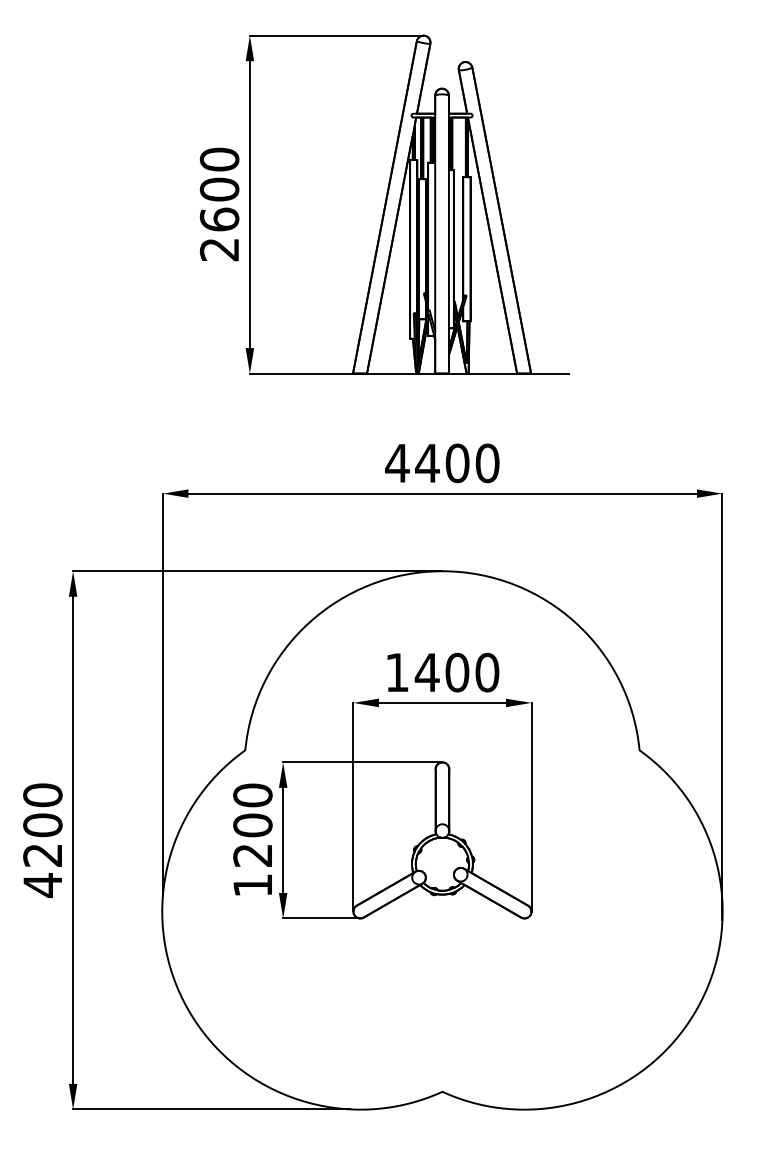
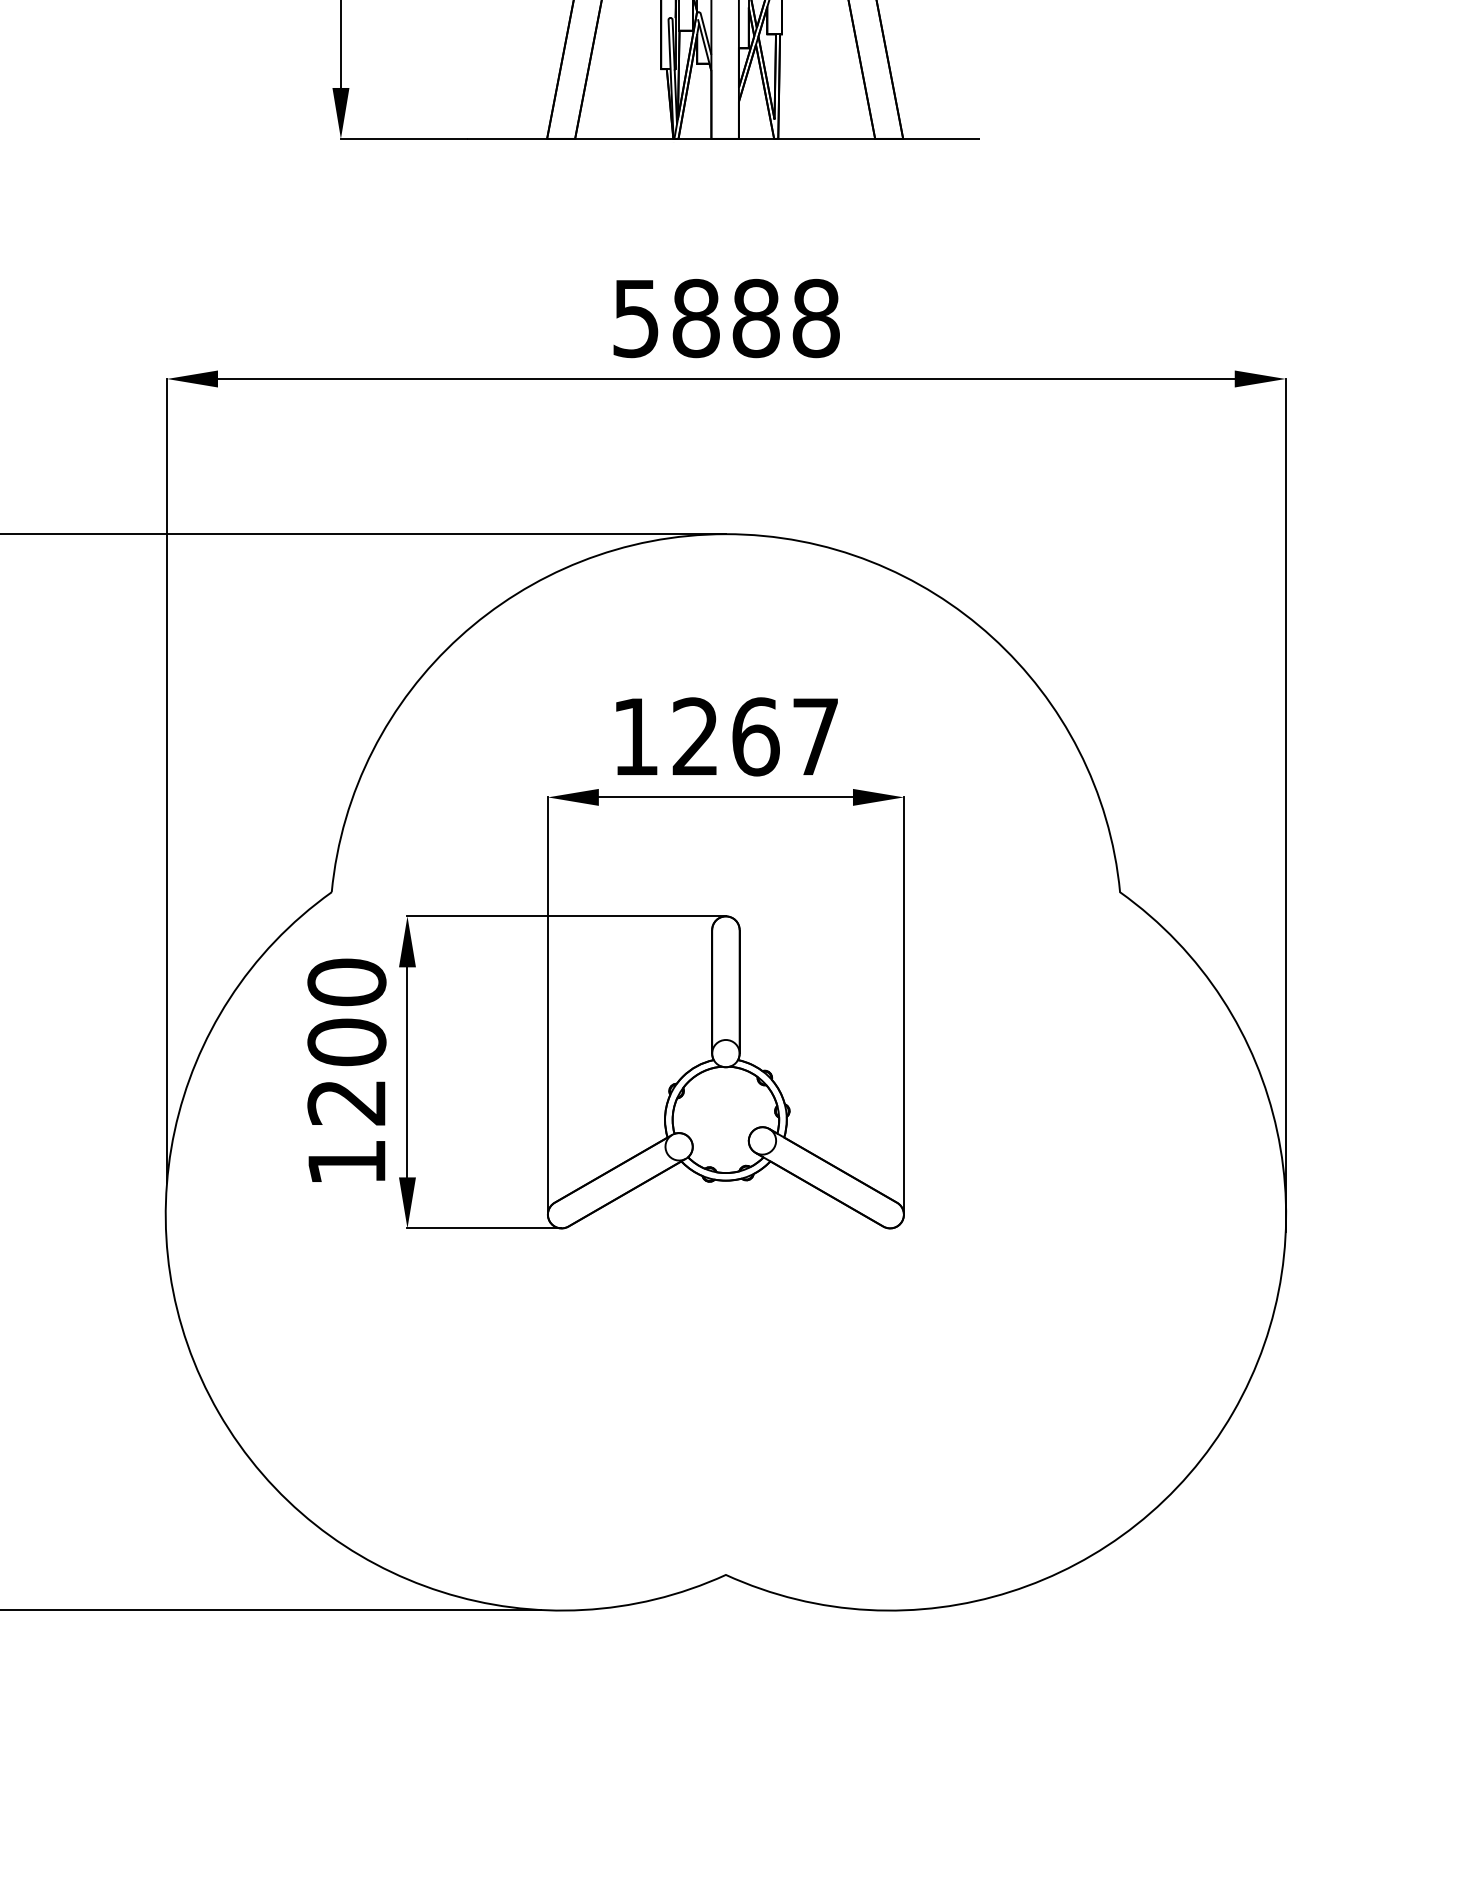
text: (442, 463) -> (726, 318), 4400 -> 5888
text: (456, 672) -> (753, 736), 1400 -> 1267

